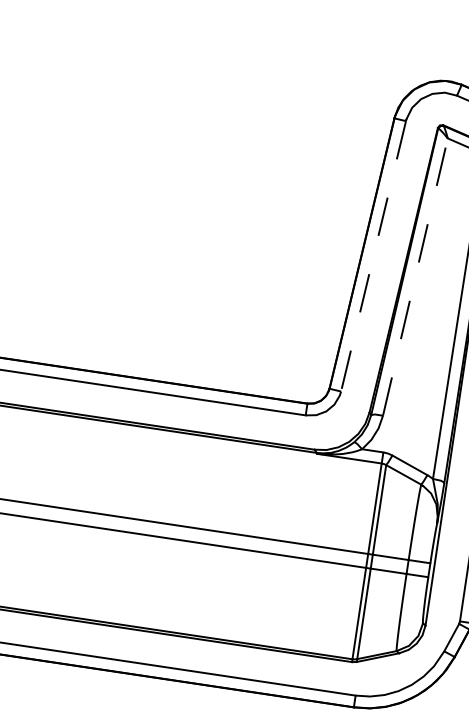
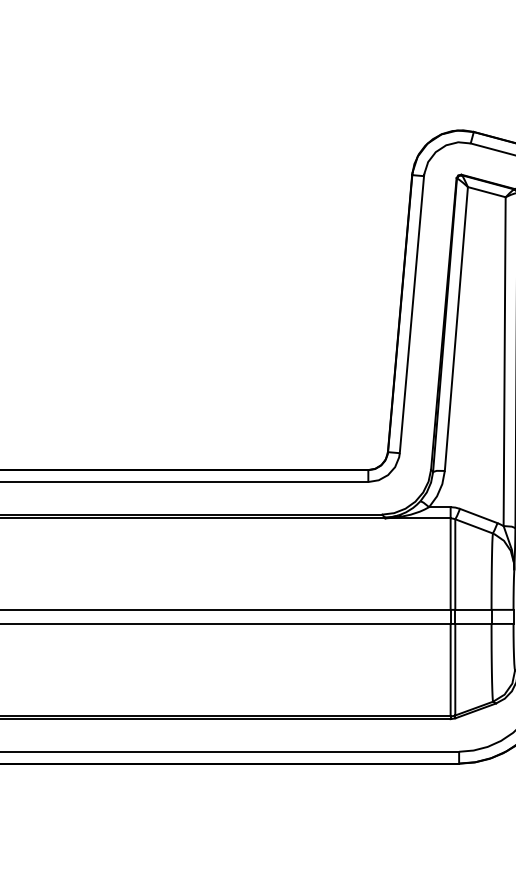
line: (373, 257) -> (411, 315), dashed -> solid
line: (415, 276) -> (456, 328), dashed -> solid

